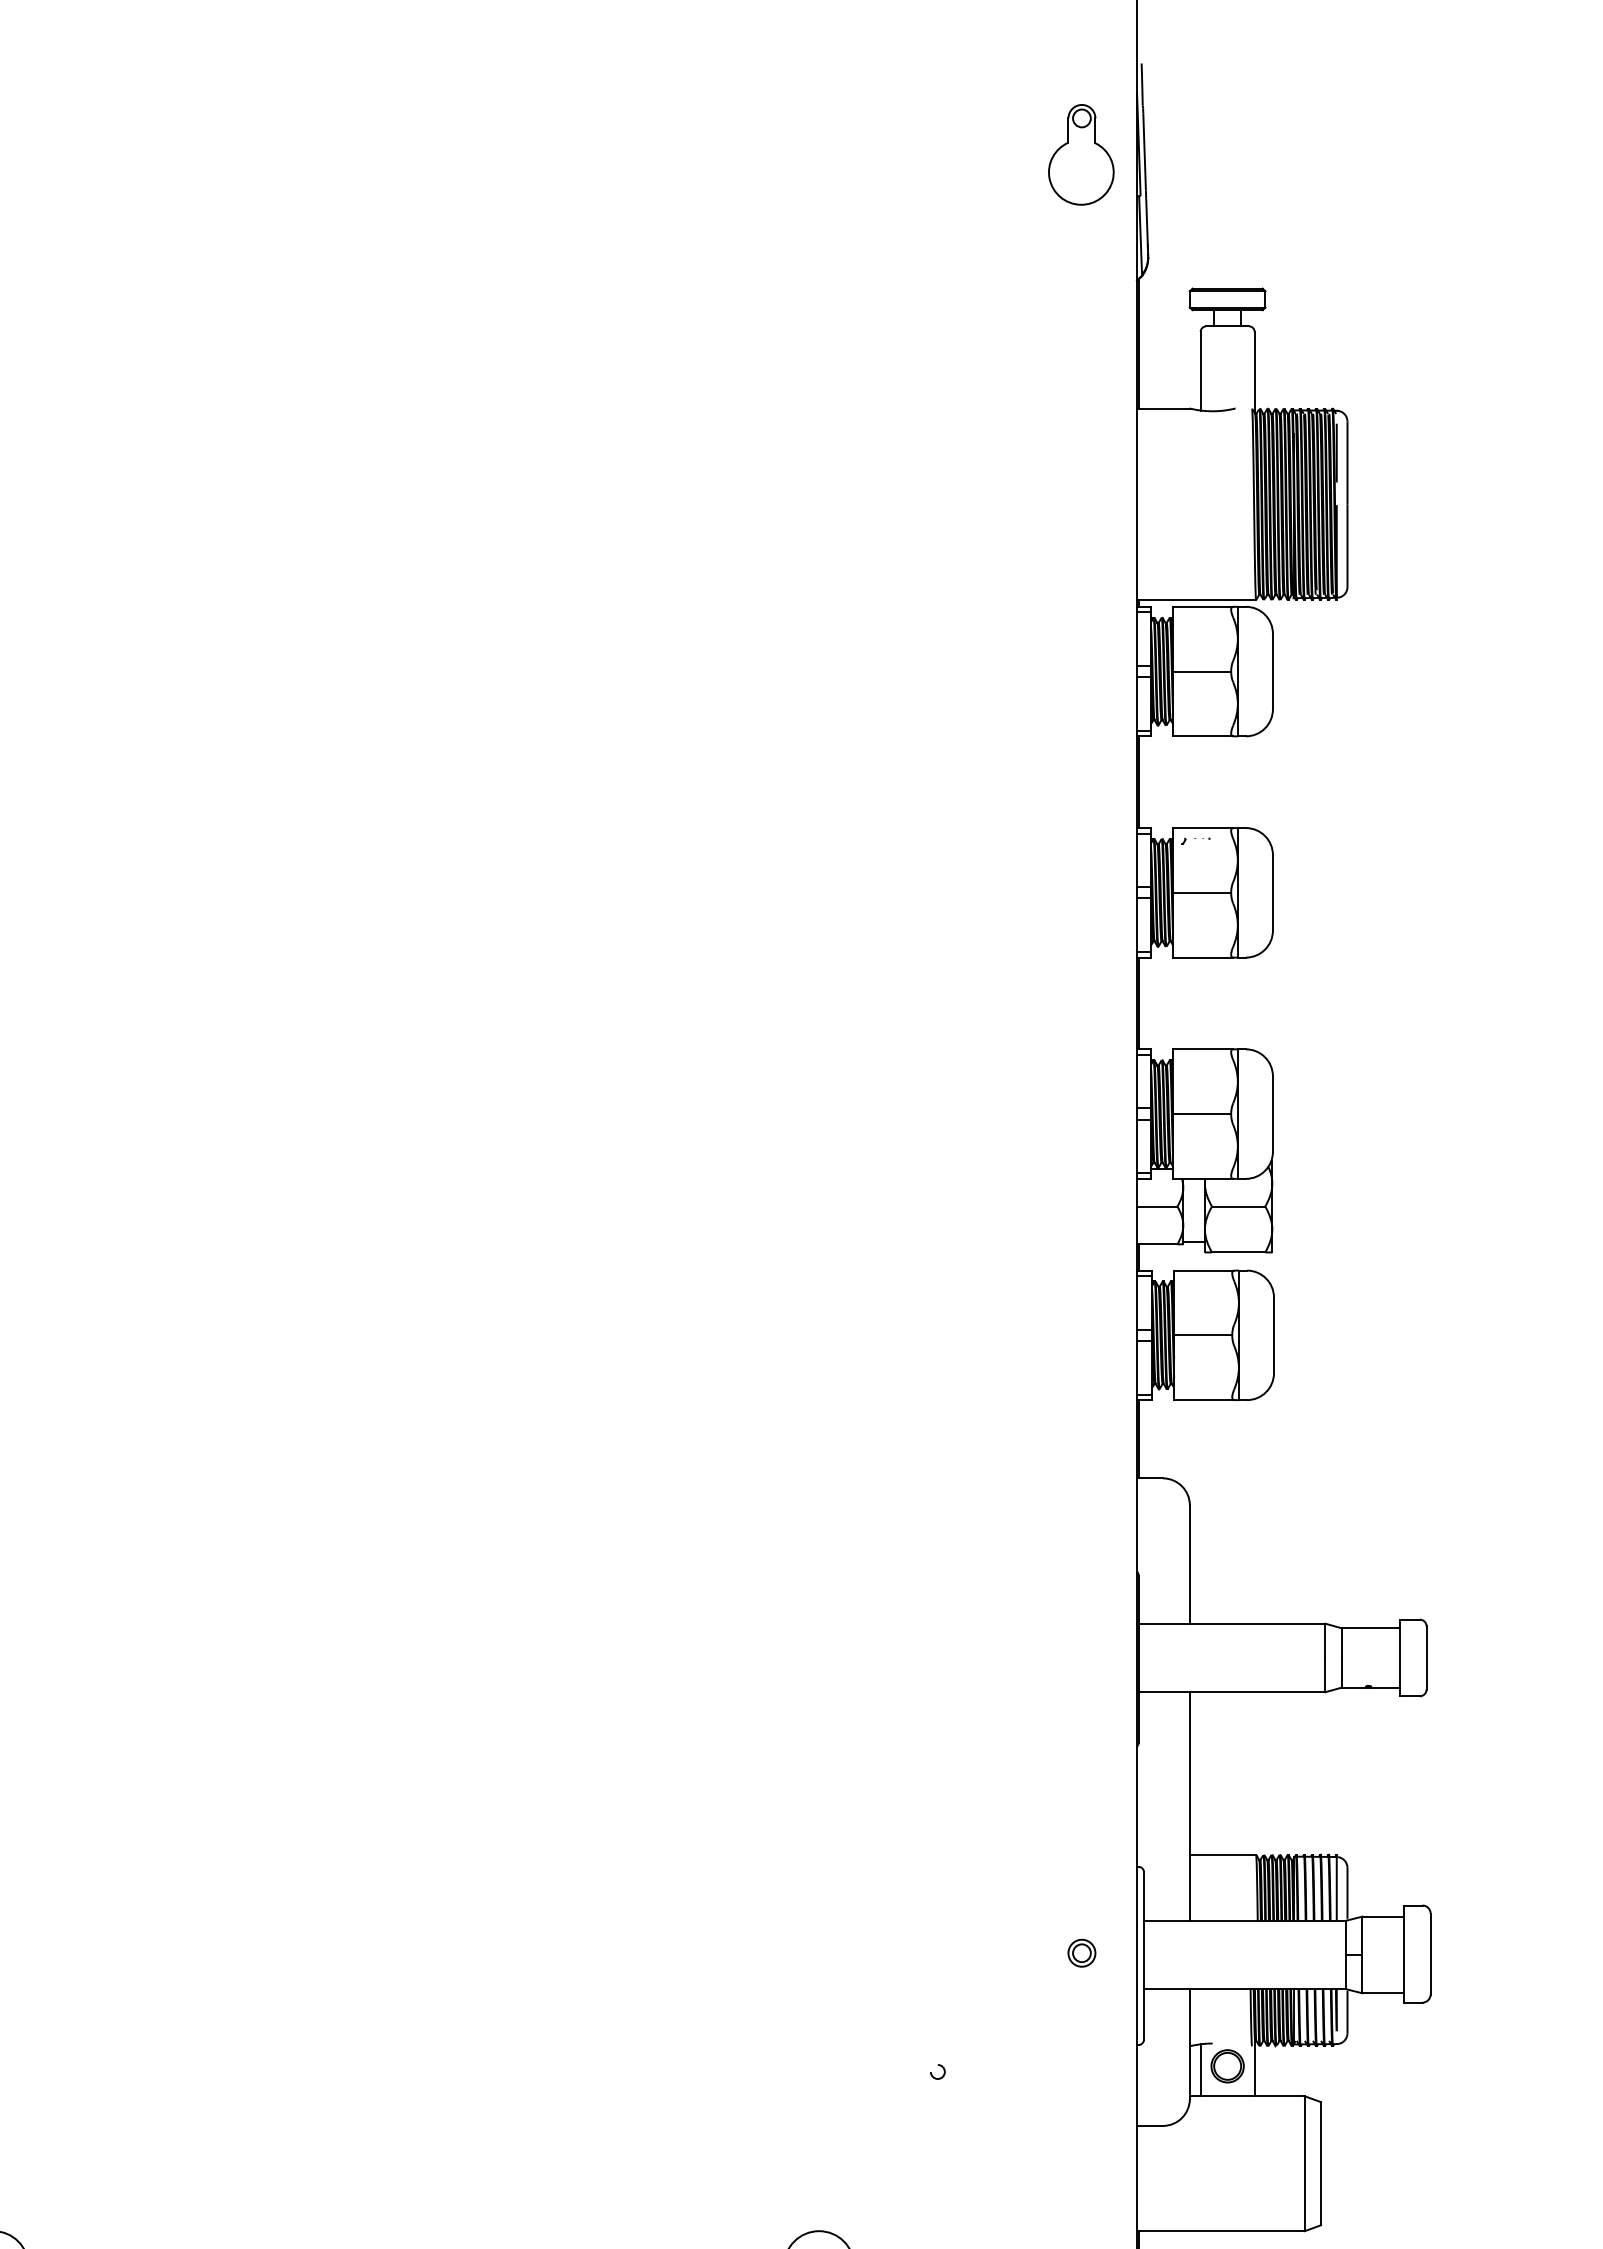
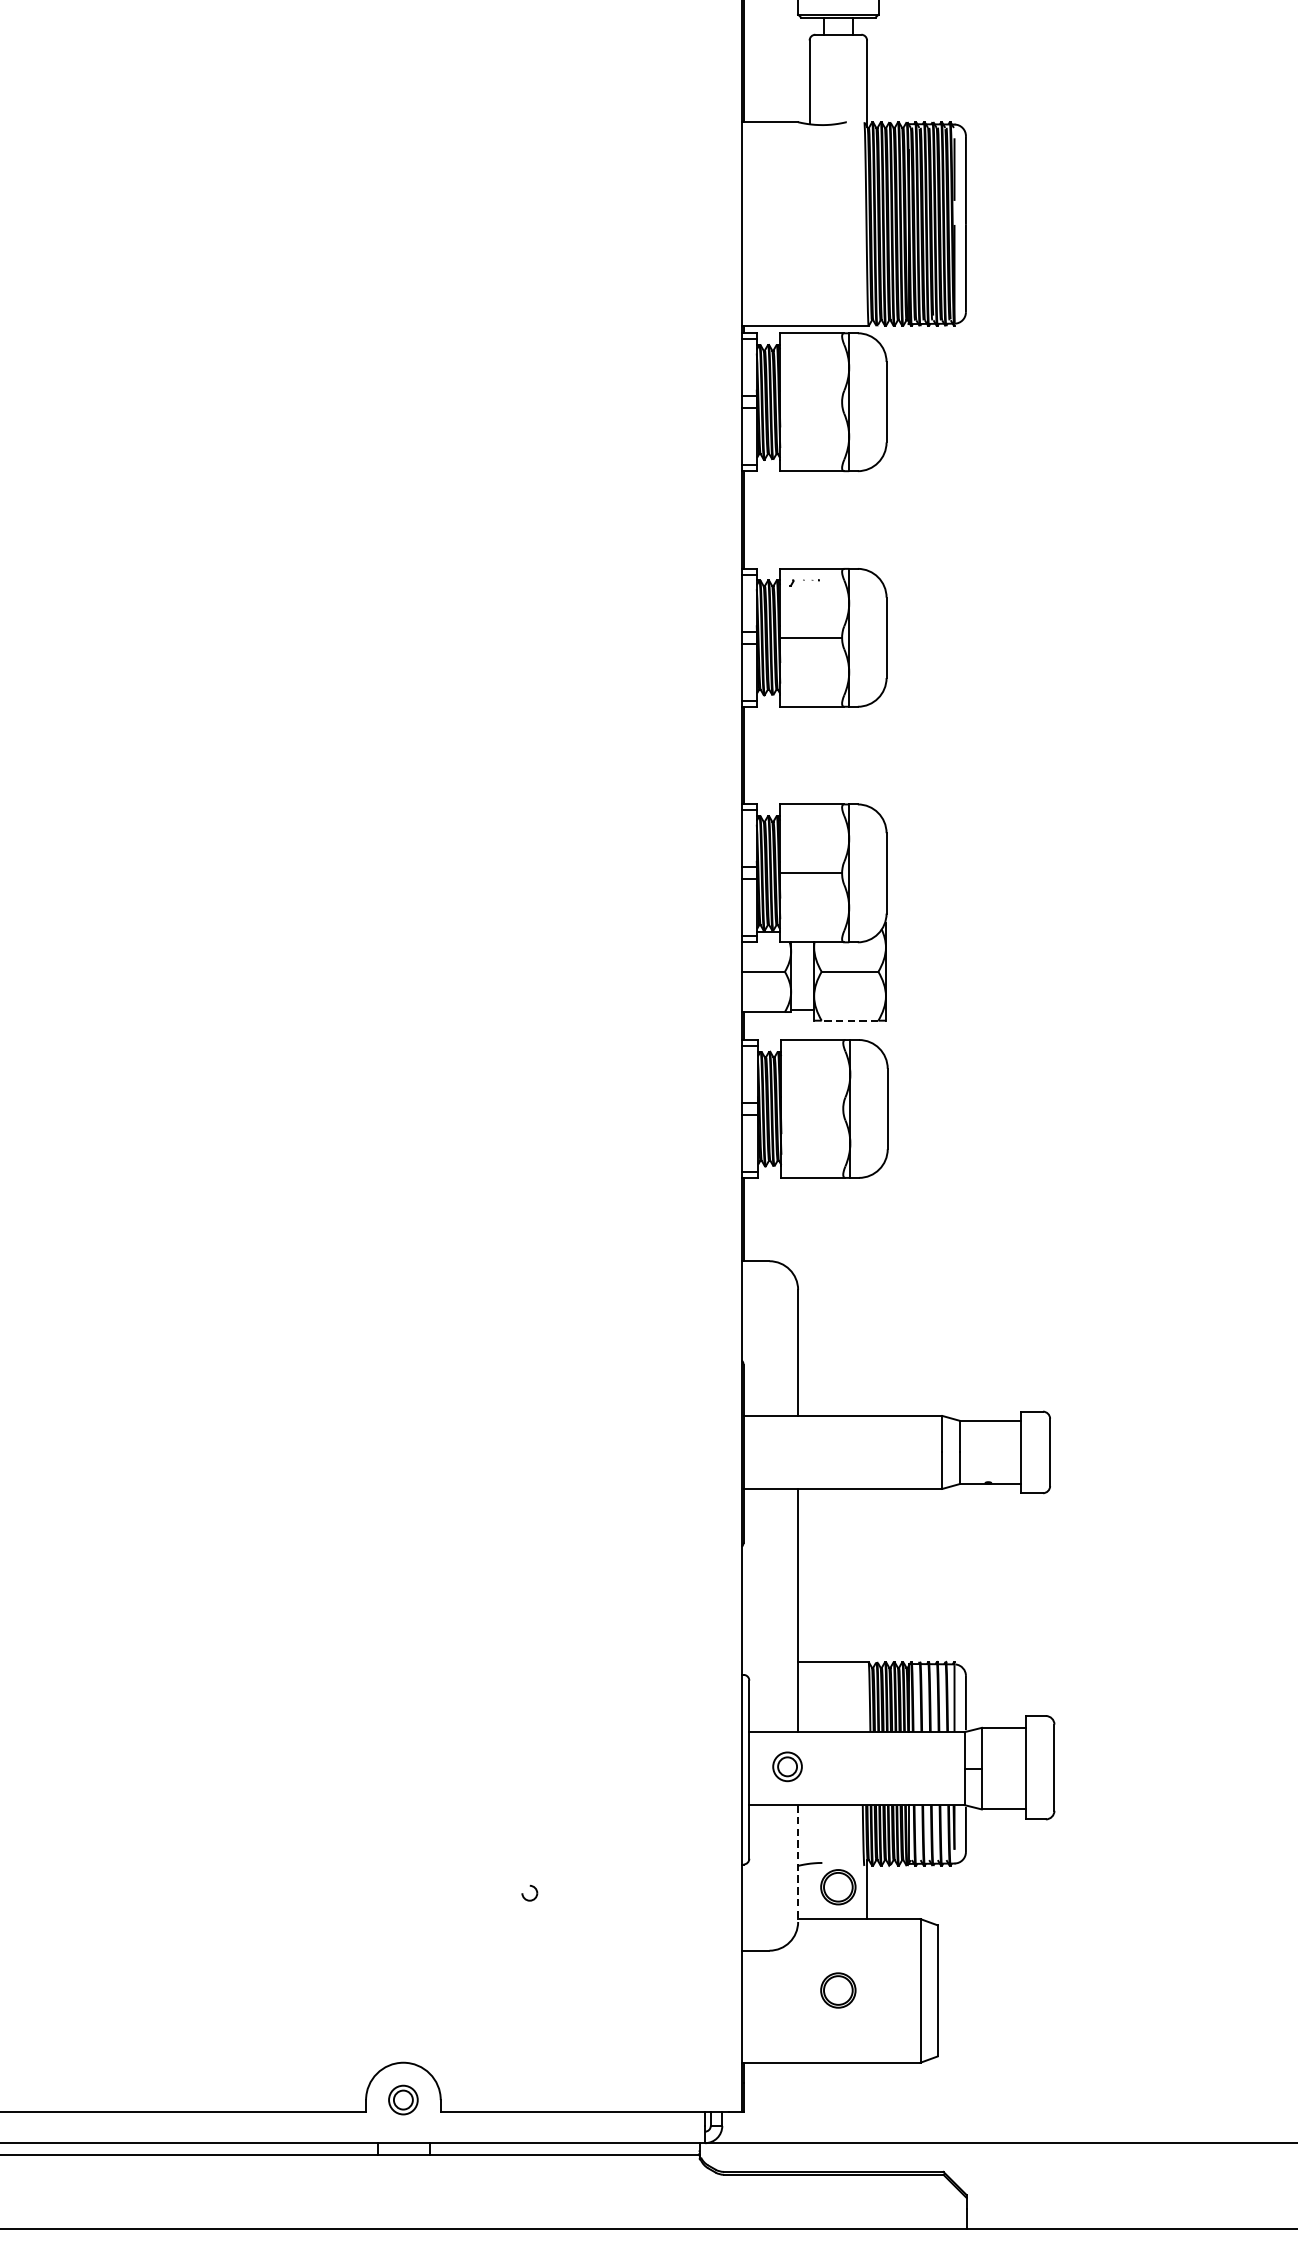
line: (1202, 671) -> (811, 402), removed
line: (1238, 1252) -> (849, 1020), solid -> dashed
line: (1203, 1335) -> (812, 1109), removed
part: (1081, 1952) -> (787, 1766), moved
line: (1189, 2044) -> (797, 1863), solid -> dashed
line: (1200, 2070) -> (809, 1891), removed
part: (1227, 2163) -> (838, 1990), added

